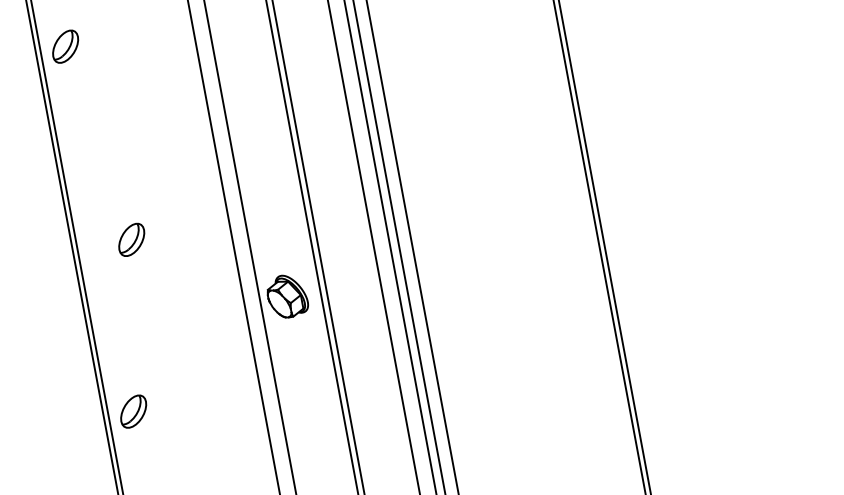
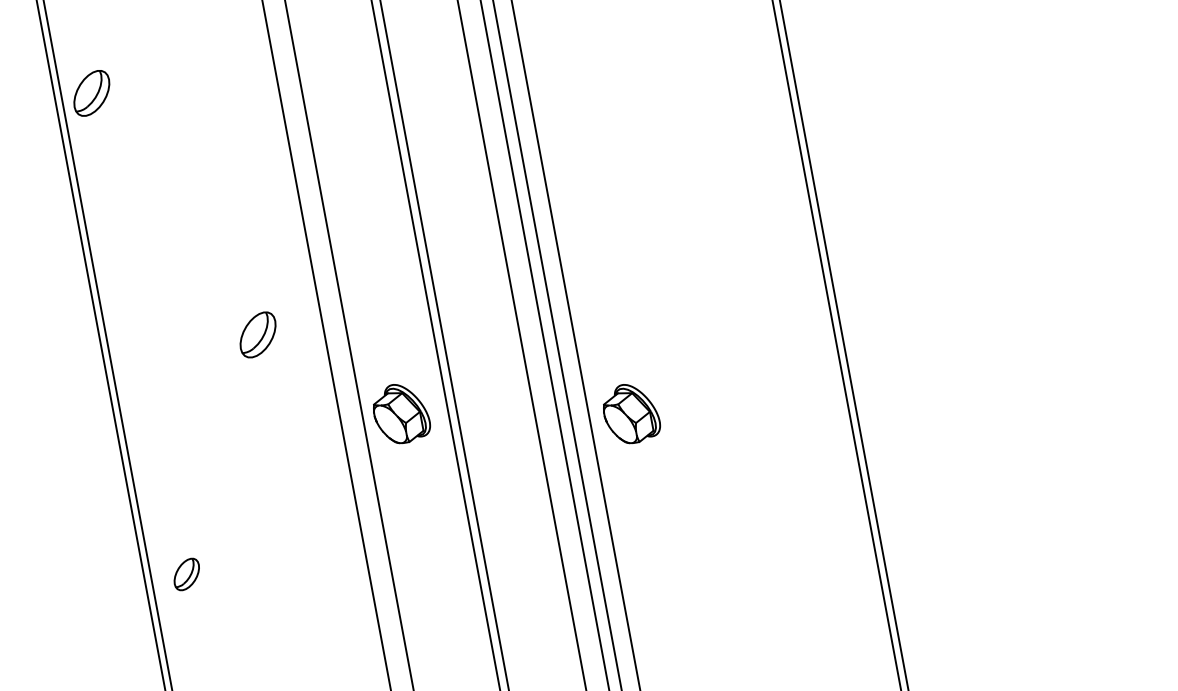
part: (65, 46) -> (91, 93), moved
part: (131, 239) -> (257, 334), moved
part: (453, 296) -> (632, 414), added
part: (133, 411) -> (186, 574), size x0.7

